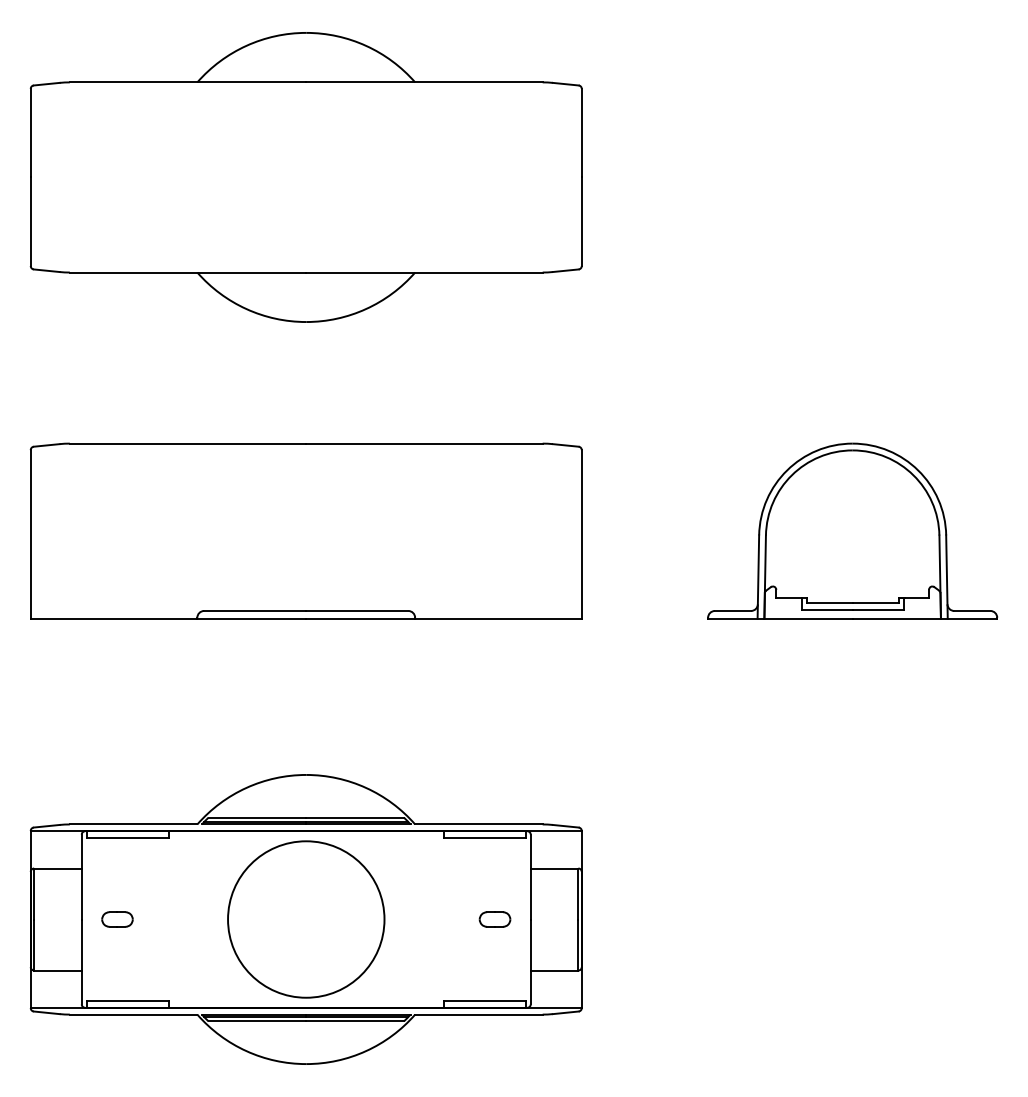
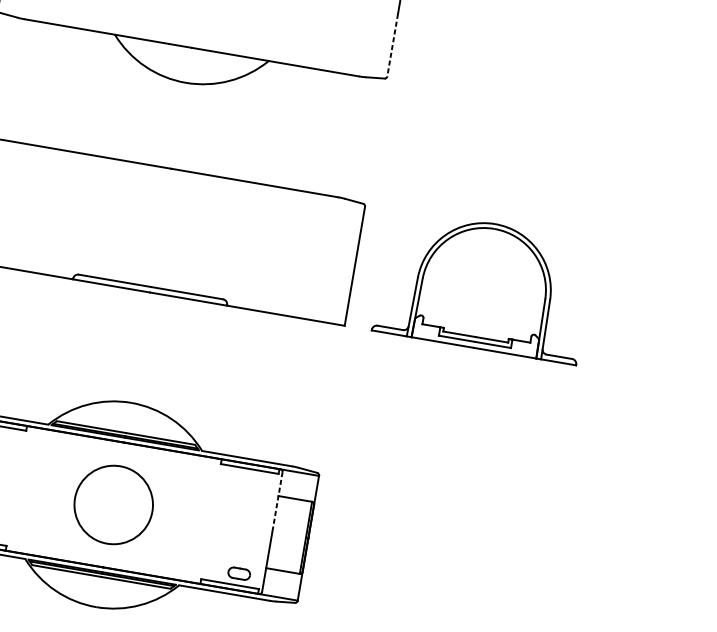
line: (581, 222) -> (392, 45), solid -> dashed
part: (852, 530) -> (484, 285), moved
line: (530, 877) -> (277, 502), solid -> dashed
circle: (306, 919) -> (113, 505), size x0.7
part: (494, 919) -> (238, 573), moved

